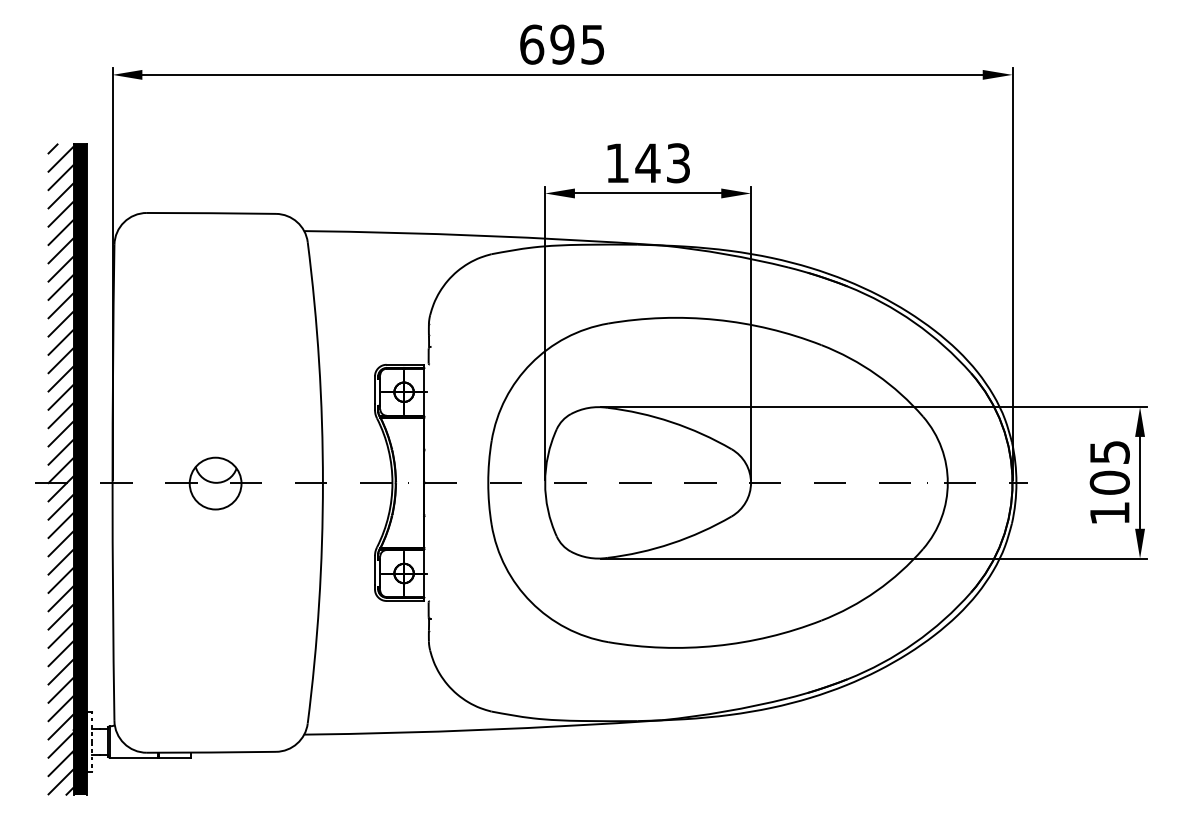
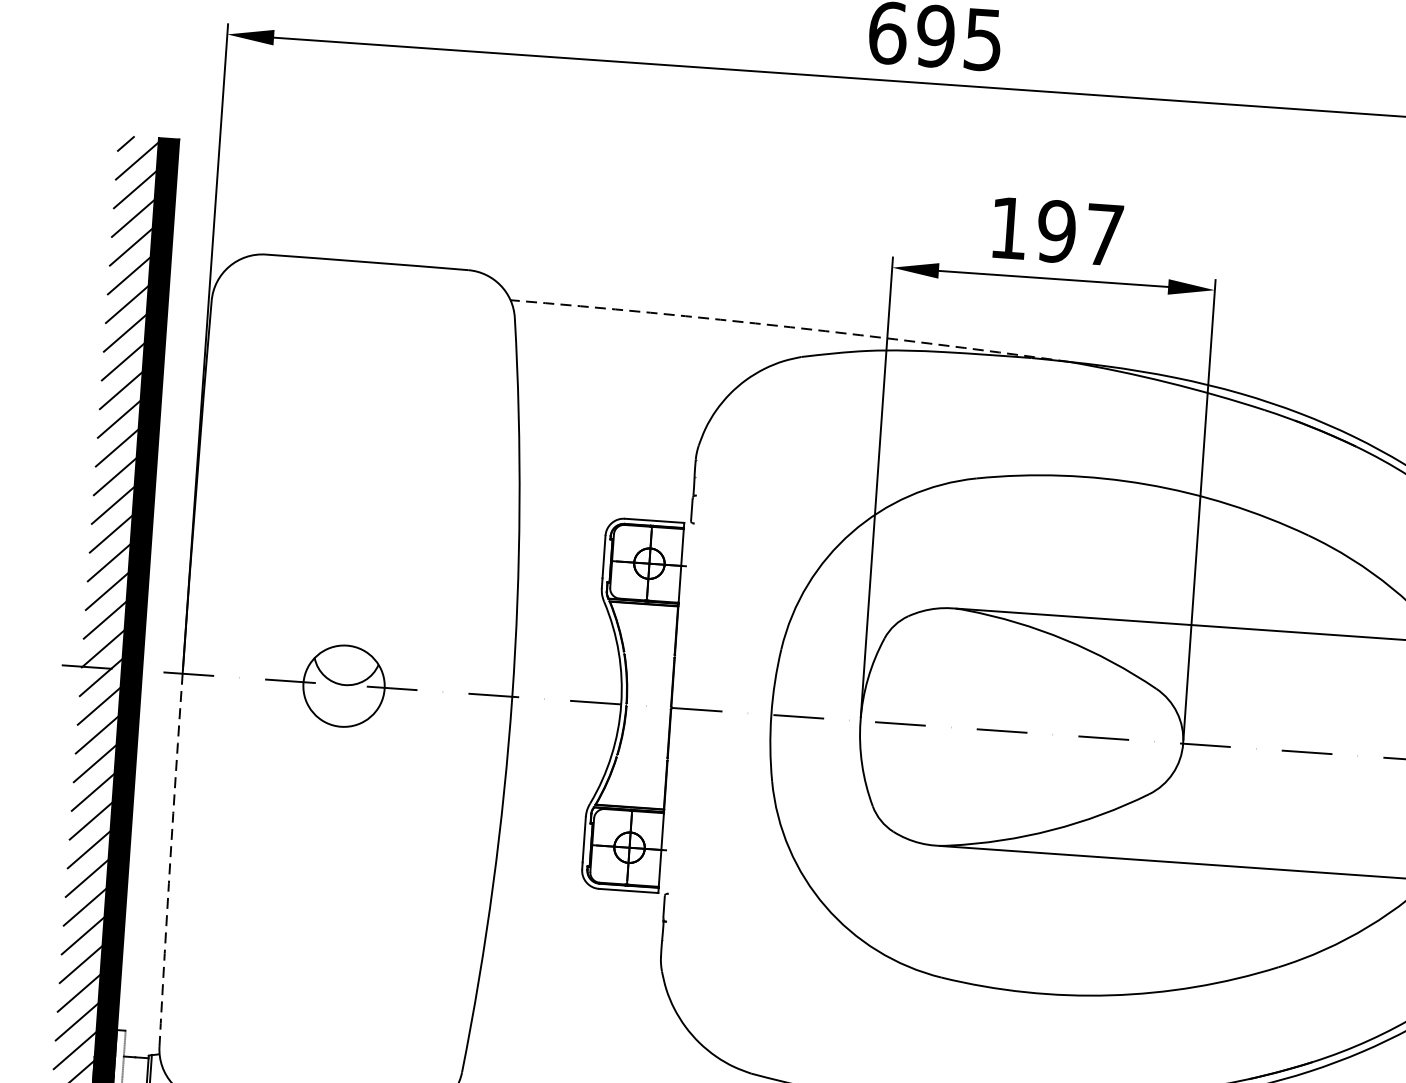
text: (662, 163) -> (1079, 233), 143 -> 197
arc: (483, 235) -> (791, 326), solid -> dashed
arc: (113, 601) -> (171, 859), solid -> dashed

